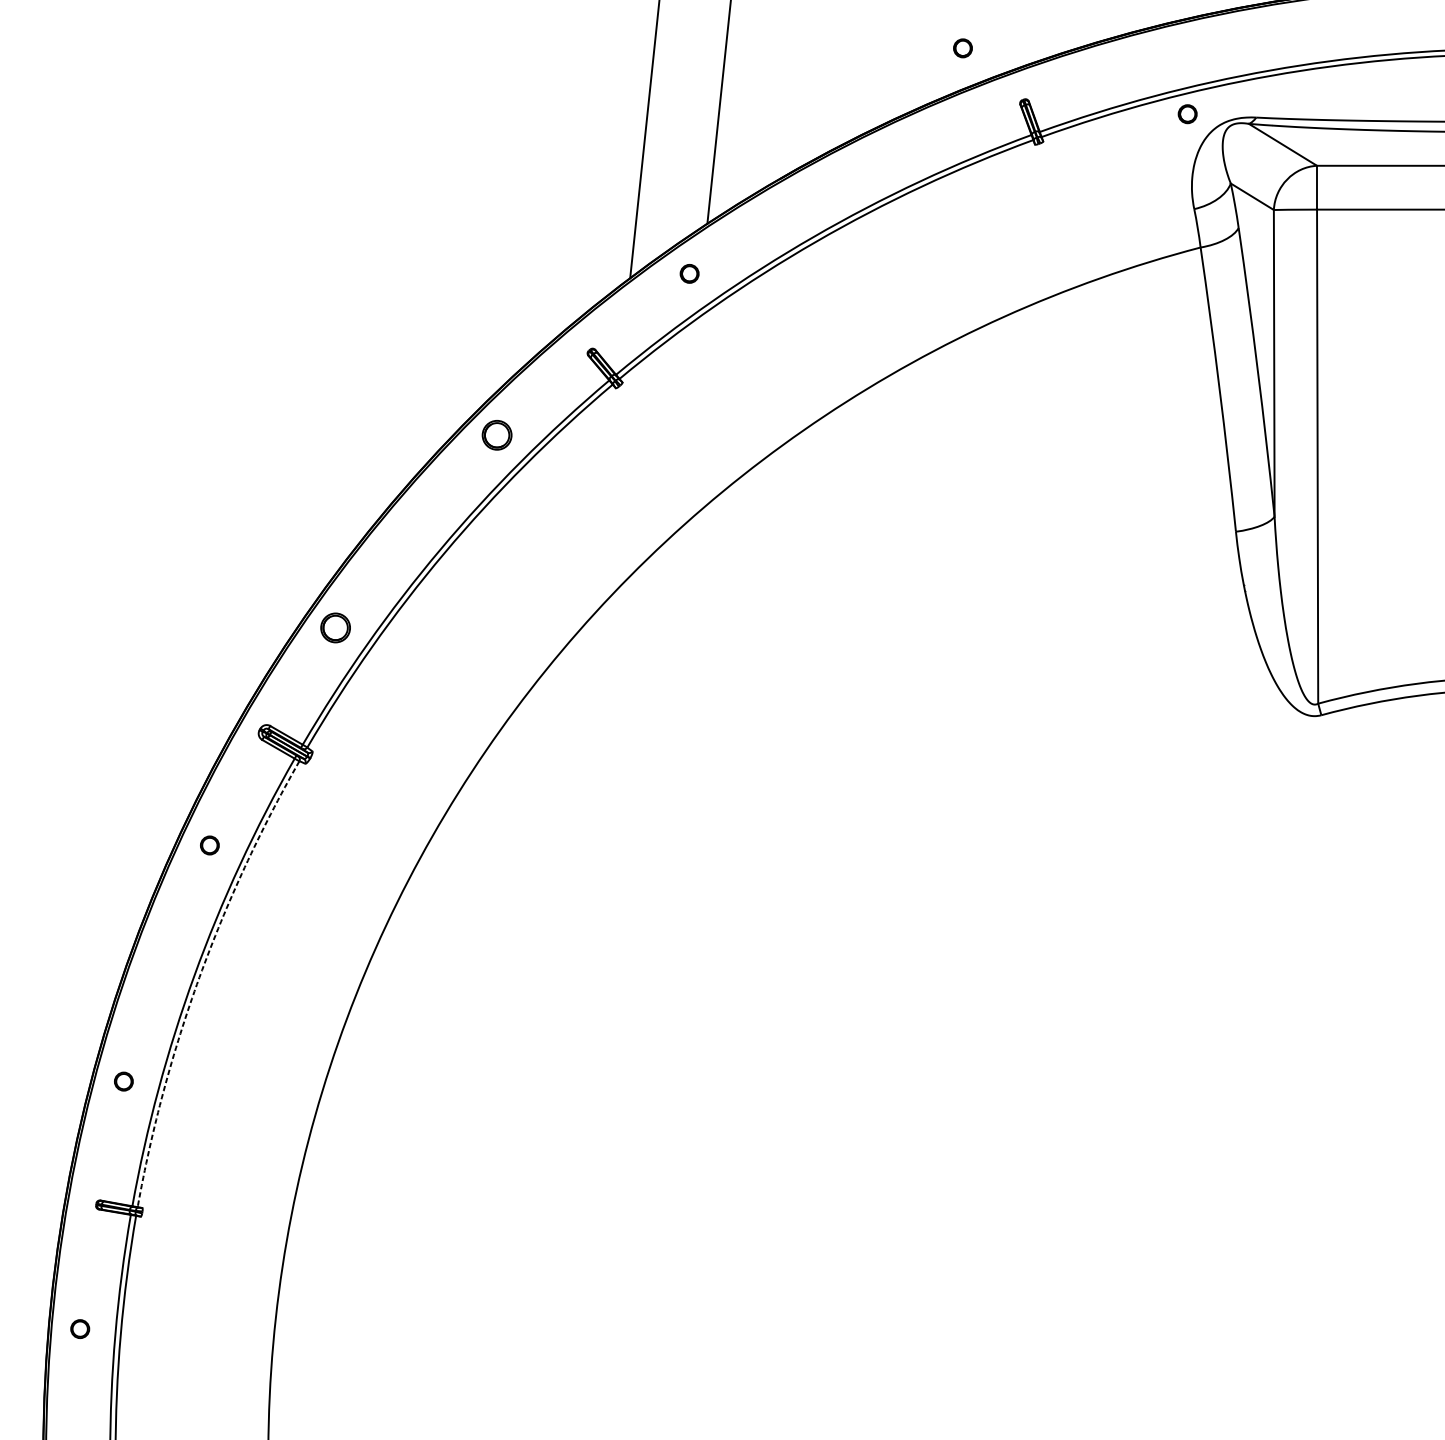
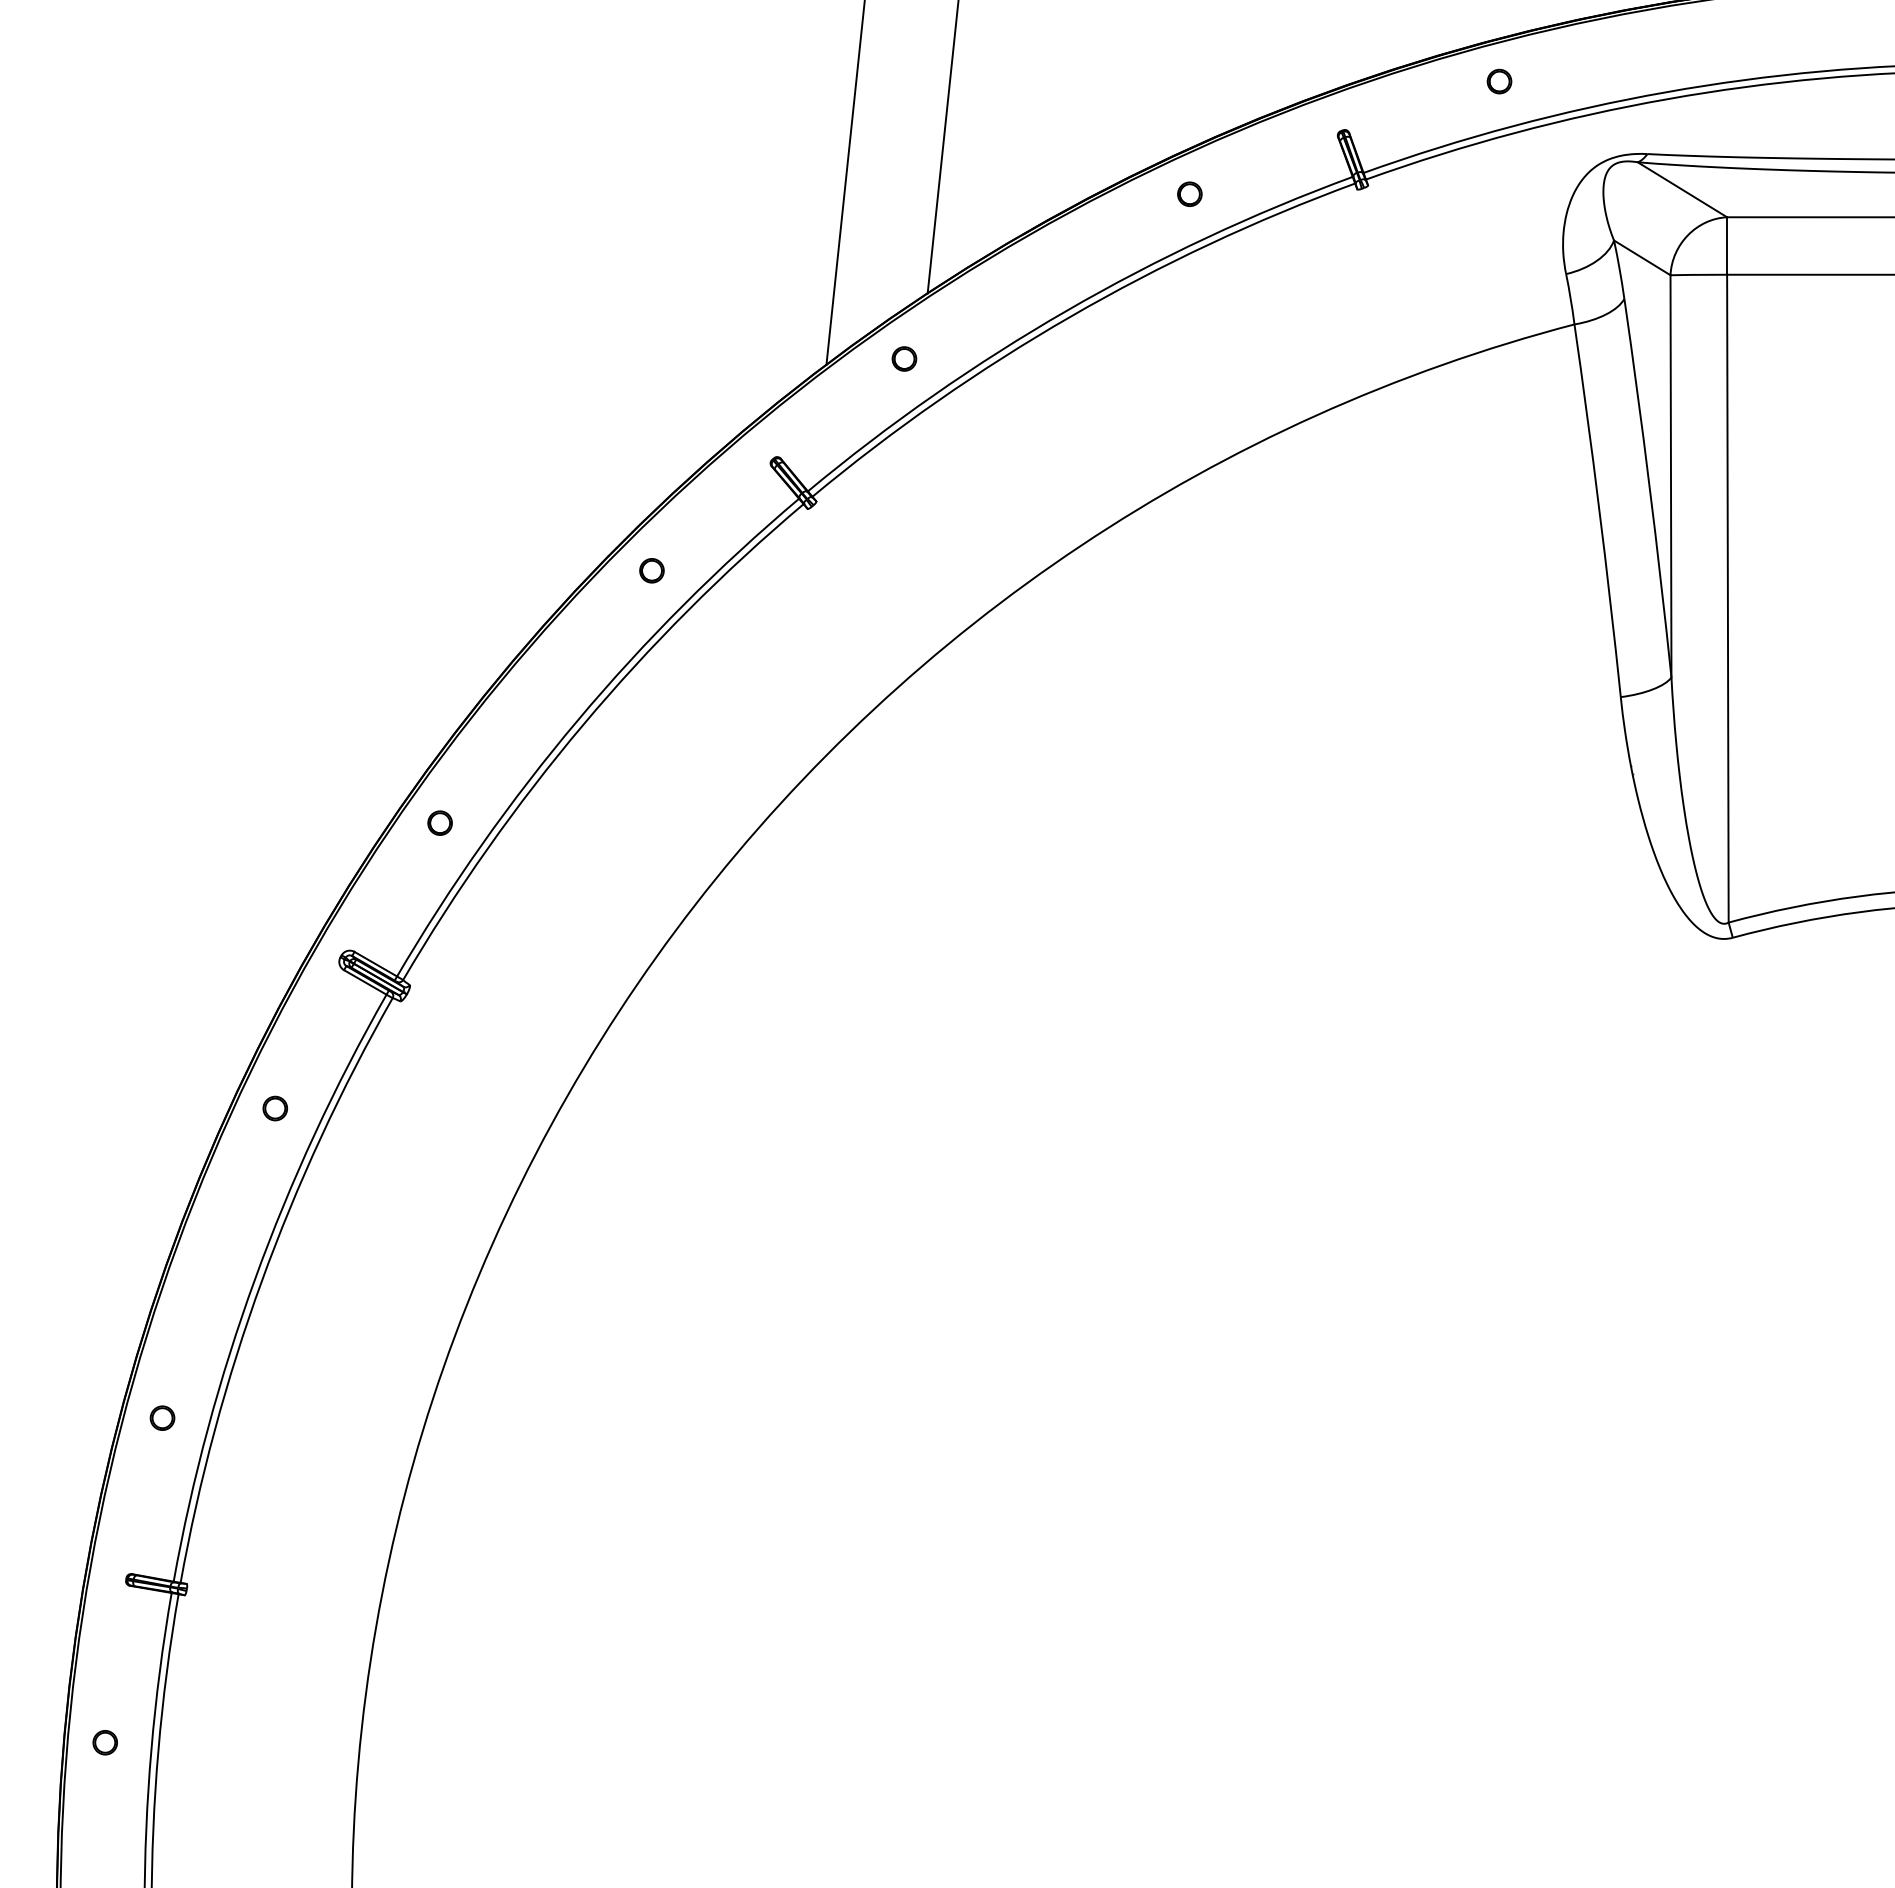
part: (962, 47) -> (1189, 193), moved
part: (1187, 114) -> (1499, 81), moved
part: (496, 435) -> (651, 570), size x0.62
part: (335, 627) -> (439, 822), size x0.62
arc: (199, 977) -> (261, 1281), dashed -> solid

